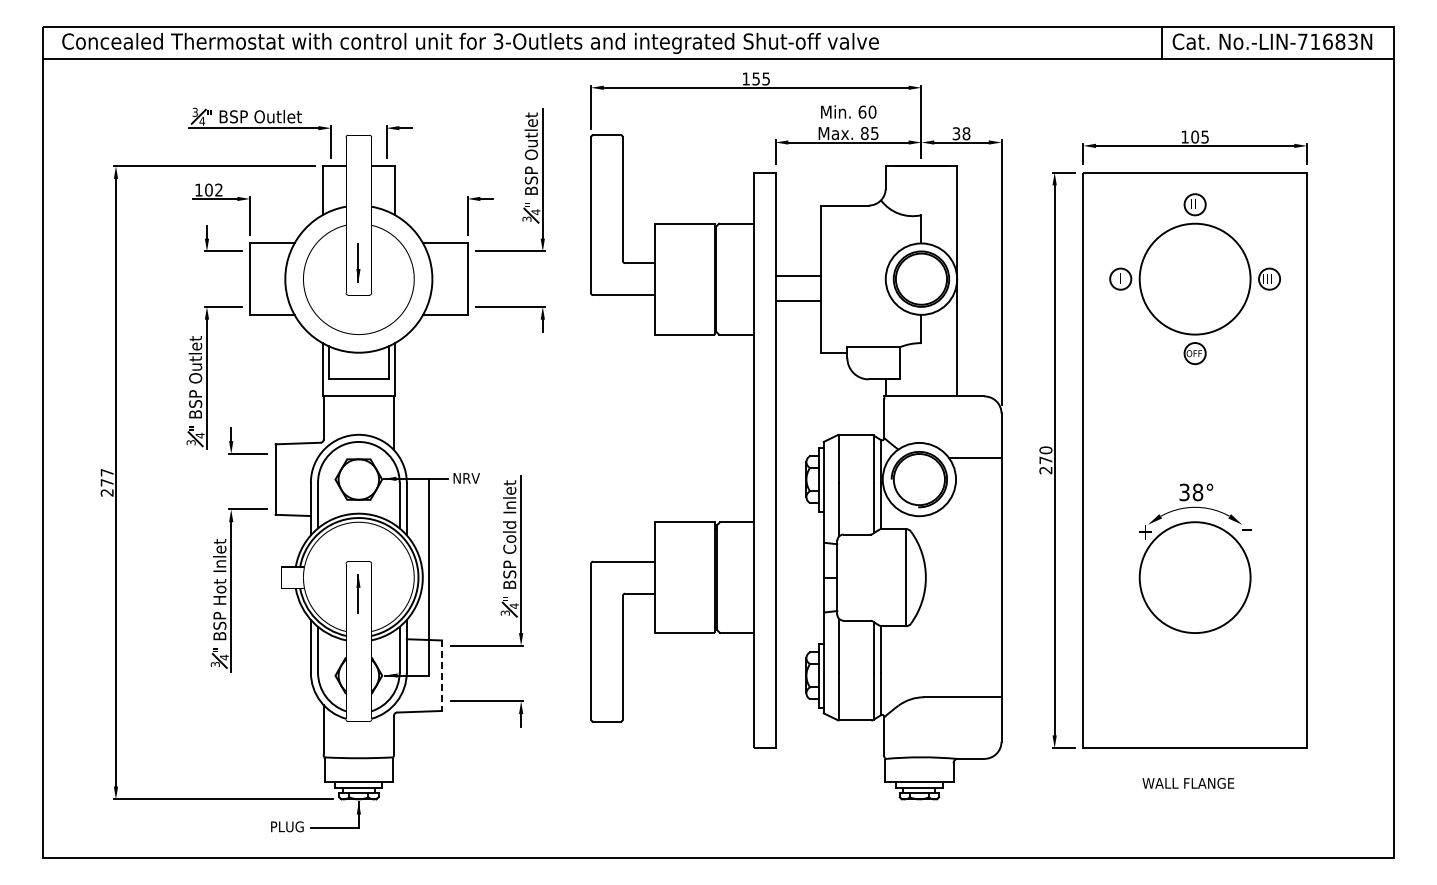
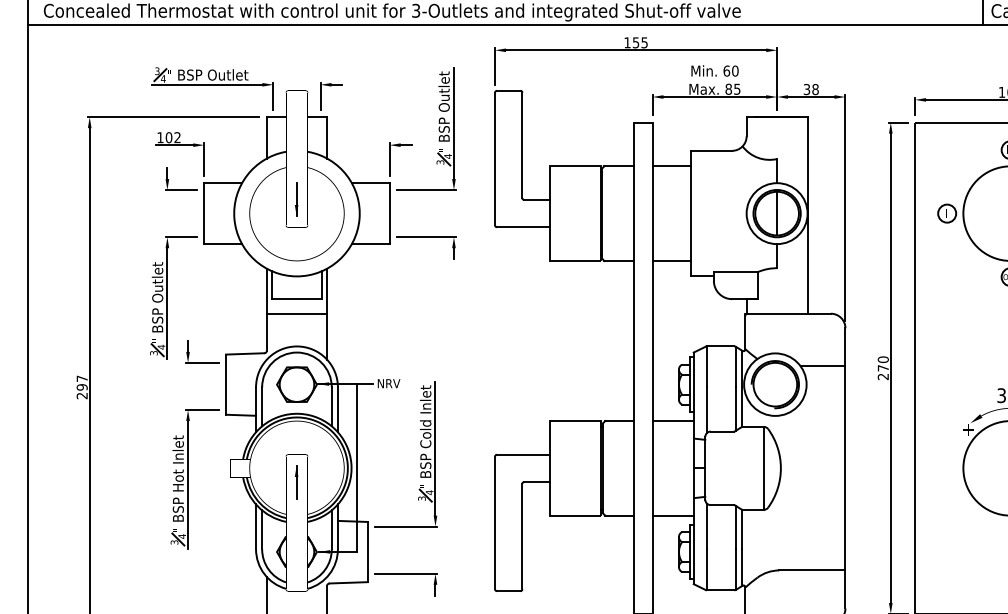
line: (797, 275) -> (671, 166), moved
line: (921, 278) -> (777, 213), added
line: (797, 300) -> (671, 260), moved
text: (106, 482) -> (81, 387), 277 -> 297
line: (799, 522) -> (673, 421), added
line: (799, 633) -> (673, 516), added
line: (442, 676) -> (368, 552), dashed -> solid

